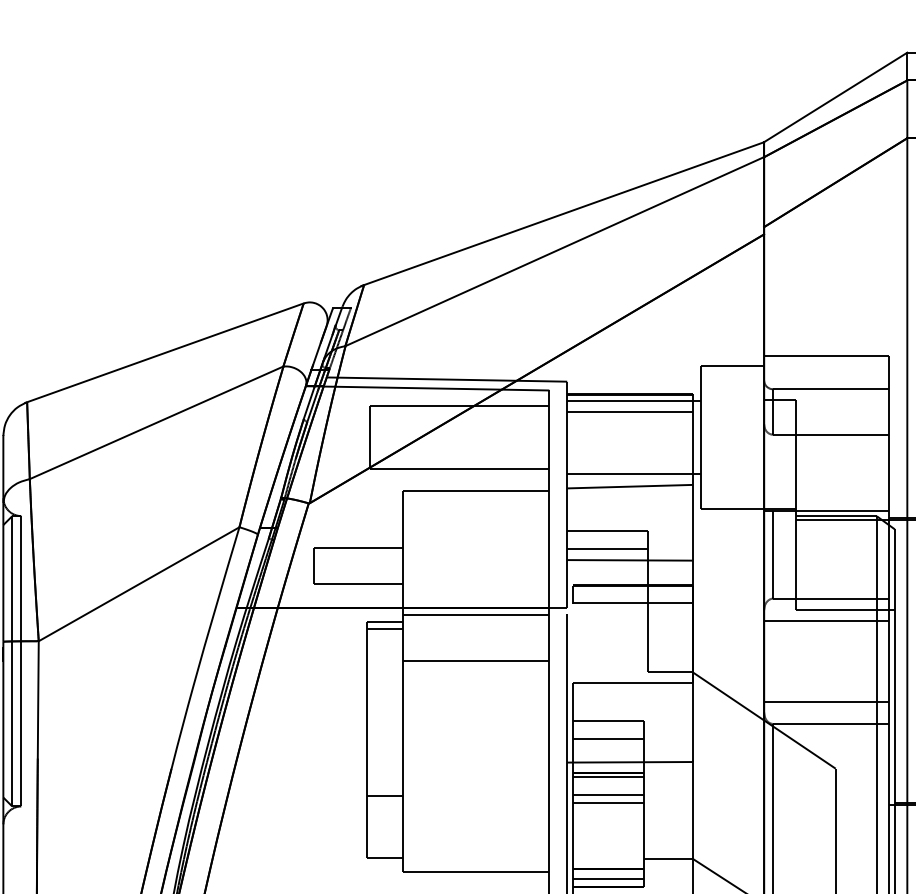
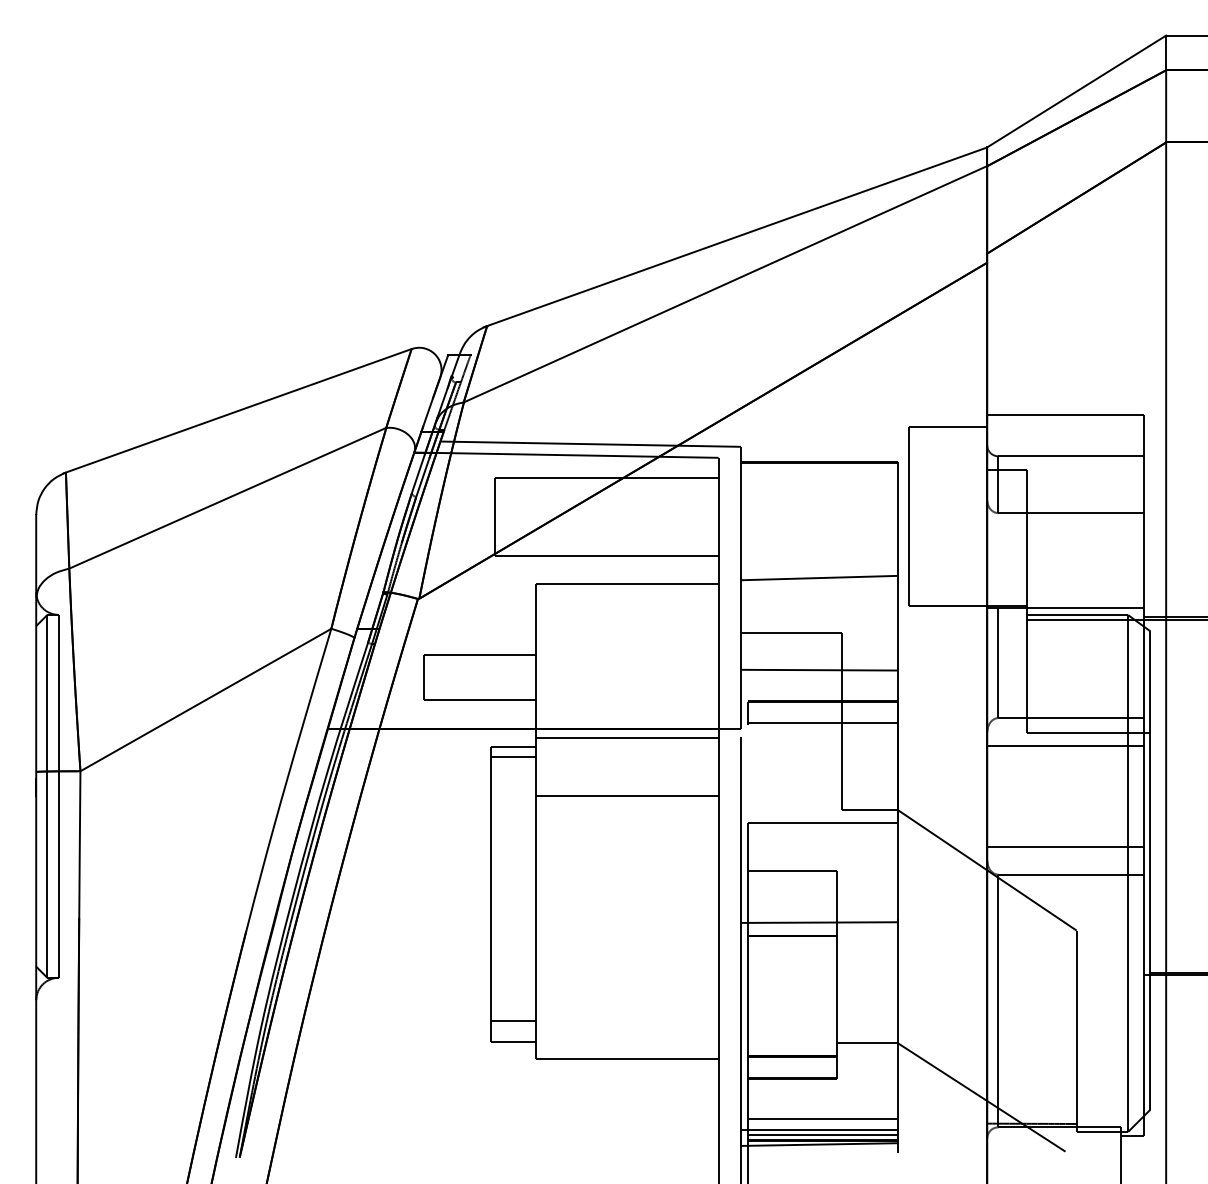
line: (633, 400) -> (824, 470), removed
line: (629, 411) -> (819, 484), removed
line: (633, 474) -> (824, 562), removed
line: (607, 548) -> (791, 655), removed
line: (608, 739) -> (792, 893), removed
line: (608, 776) -> (792, 940), removed
line: (385, 795) -> (513, 1021), moved
line: (608, 795) -> (792, 963), removed
line: (608, 803) -> (792, 973), removed
line: (608, 879) -> (792, 1068), removed

